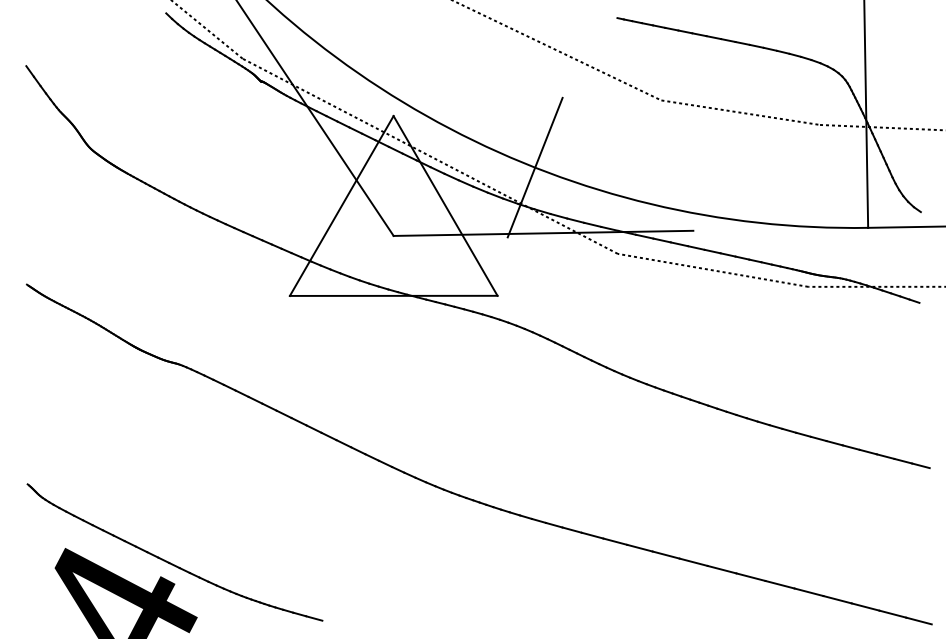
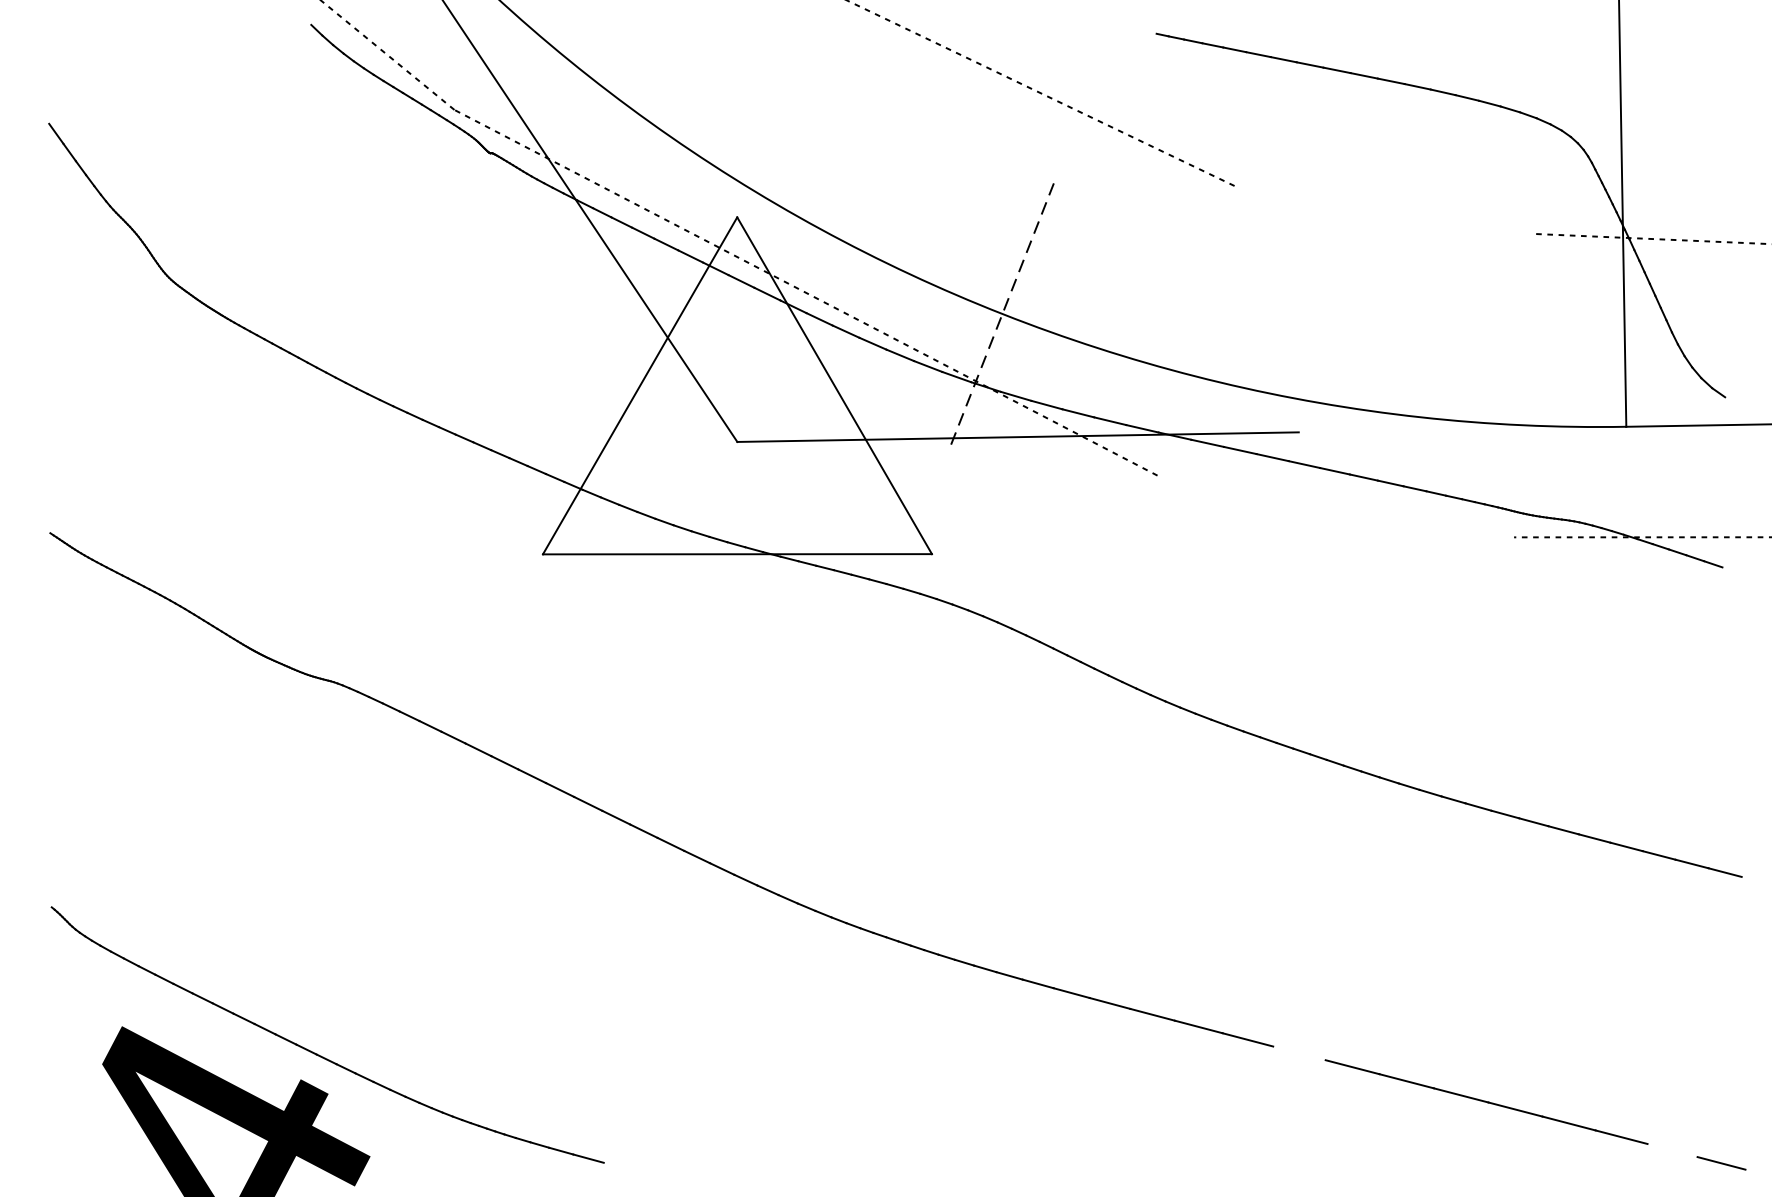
line: (740, 112) -> (1387, 210), removed
line: (535, 167) -> (1003, 313), solid -> dashed
line: (712, 269) -> (1334, 504), removed
line: (693, 561) -> (1299, 1051), removed
line: (892, 613) -> (1671, 1149), removed

